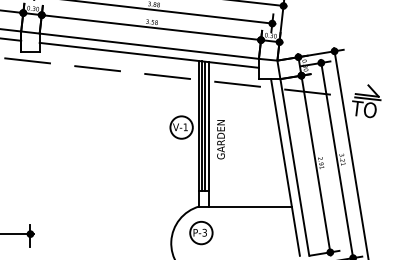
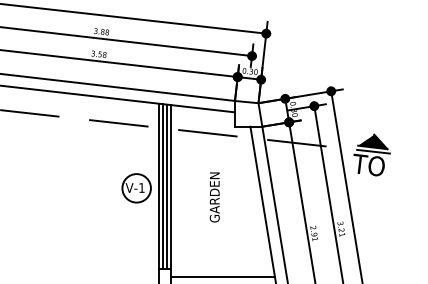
fill: (366, 90) -> (371, 141), added
text: (220, 139) -> (214, 197), moved
line: (249, 197) -> (223, 277), added

